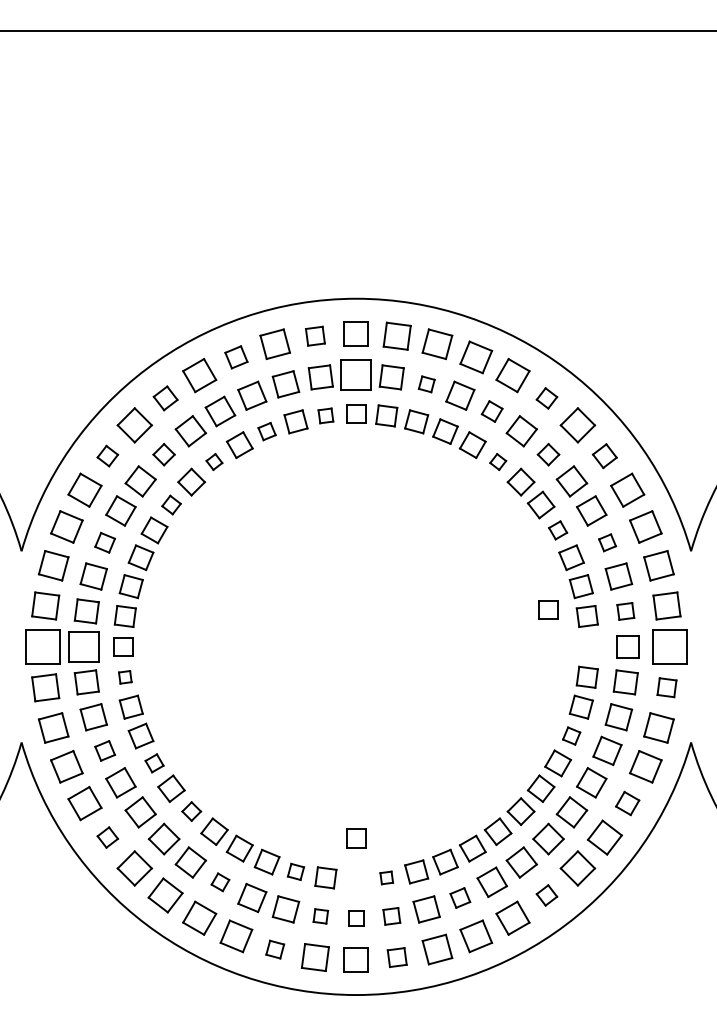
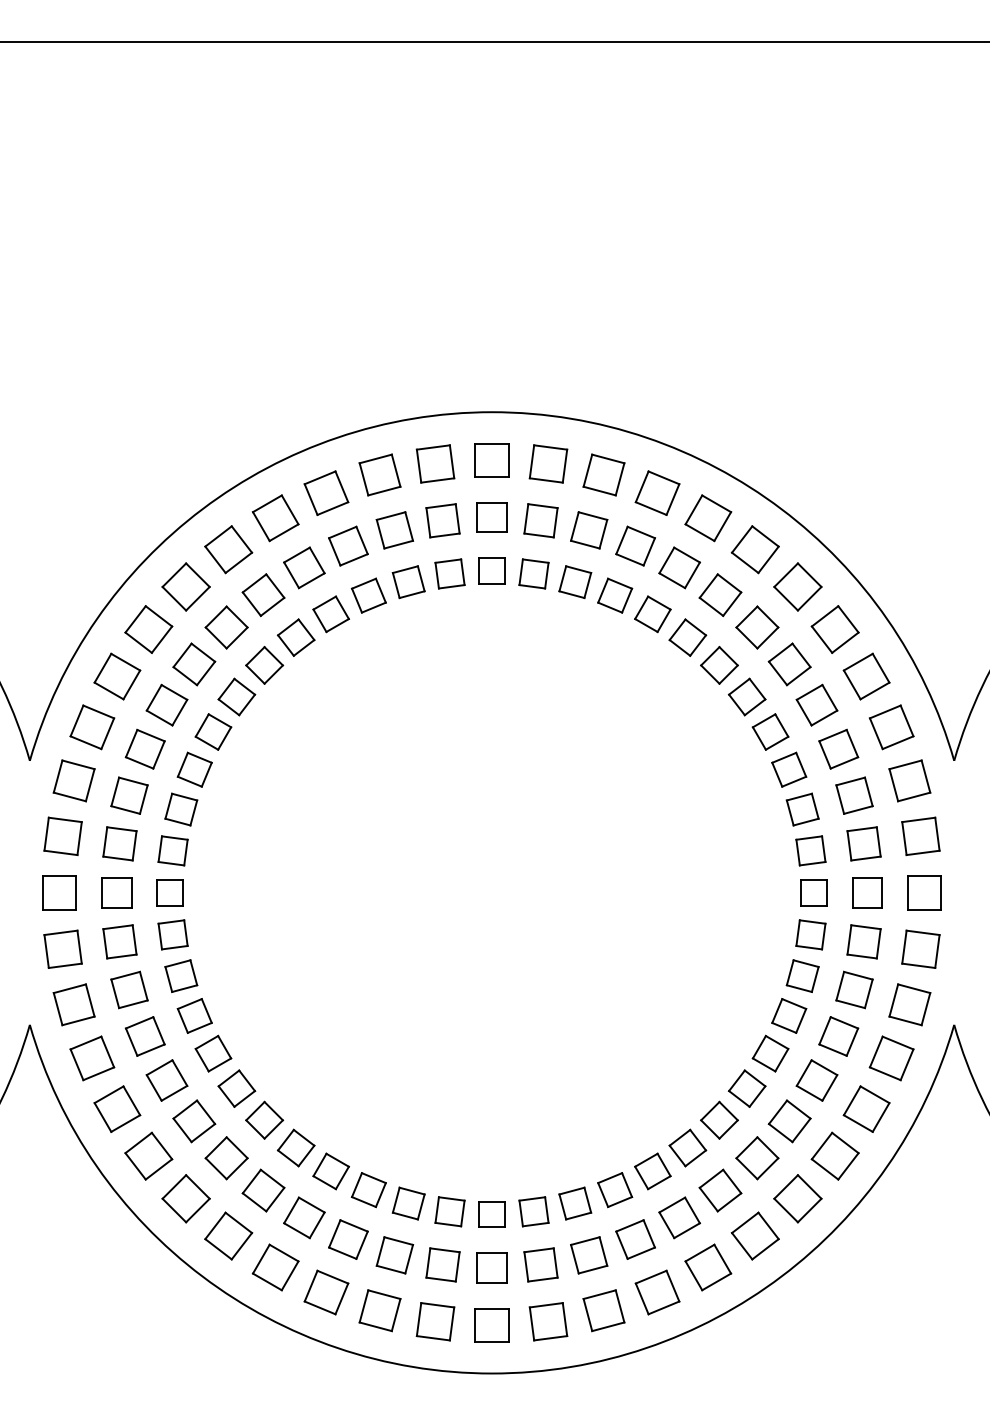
part: (315, 335) -> (435, 463), size x1.43
part: (236, 356) -> (326, 492), size x1.43
part: (355, 375) -> (491, 517), size x0.71
part: (426, 384) -> (589, 530), size x1.67
part: (165, 398) -> (228, 549), size x1.43
part: (546, 398) -> (754, 549), size x1.67
part: (492, 411) -> (679, 567), size x1.43
part: (325, 415) -> (449, 573), size x1.43
part: (266, 431) -> (368, 595), size x1.43
part: (164, 454) -> (226, 627), size x1.43
part: (548, 454) -> (757, 627), size x1.43
part: (107, 456) -> (148, 629), size x1.67
part: (604, 456) -> (834, 629), size x1.43
part: (214, 461) -> (295, 637), size x1.67
part: (497, 461) -> (687, 637), size x1.67
part: (171, 504) -> (236, 696), size x1.43
part: (558, 530) -> (770, 731), size x1.43
part: (104, 542) -> (144, 748), size x1.43
part: (607, 542) -> (838, 748), size x1.67
part: (548, 609) -> (813, 892), moved
part: (625, 611) -> (863, 843), size x1.43
part: (43, 646) -> (59, 892), size x0.71
part: (84, 646) -> (116, 892), size x0.71
part: (669, 646) -> (924, 892), size x0.71
part: (124, 677) -> (172, 934), size x1.67
part: (666, 687) -> (920, 948), size x1.43
part: (571, 735) -> (789, 1015), size x1.43
part: (104, 750) -> (144, 1036), size x1.43
part: (154, 763) -> (213, 1053), size x1.43
part: (627, 803) -> (866, 1108), size x1.43
part: (191, 811) -> (264, 1119), size x1.43
part: (107, 837) -> (148, 1155), size x1.67
part: (355, 838) -> (491, 1214), moved
part: (295, 871) -> (408, 1203), size x1.43
part: (386, 877) -> (533, 1211), size x1.67
part: (220, 882) -> (304, 1217), size x1.67
part: (546, 895) -> (754, 1235), size x1.67
part: (460, 897) -> (635, 1239), size x1.43
part: (320, 916) -> (442, 1264), size x1.67
part: (391, 916) -> (540, 1264), size x1.43
part: (355, 918) -> (491, 1267), size x1.43
part: (274, 949) -> (379, 1310), size x1.67
part: (397, 957) -> (548, 1321), size x1.43

